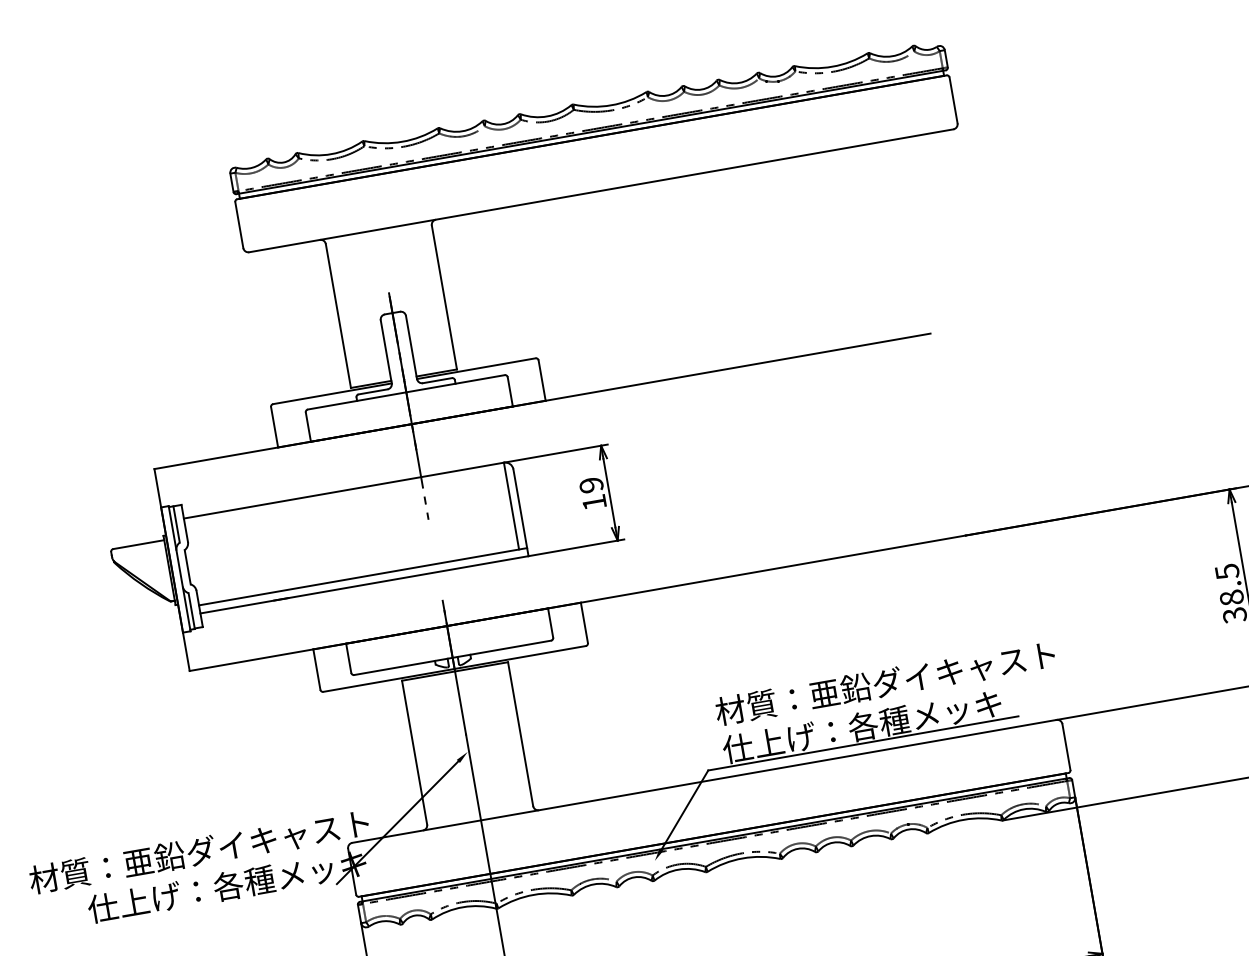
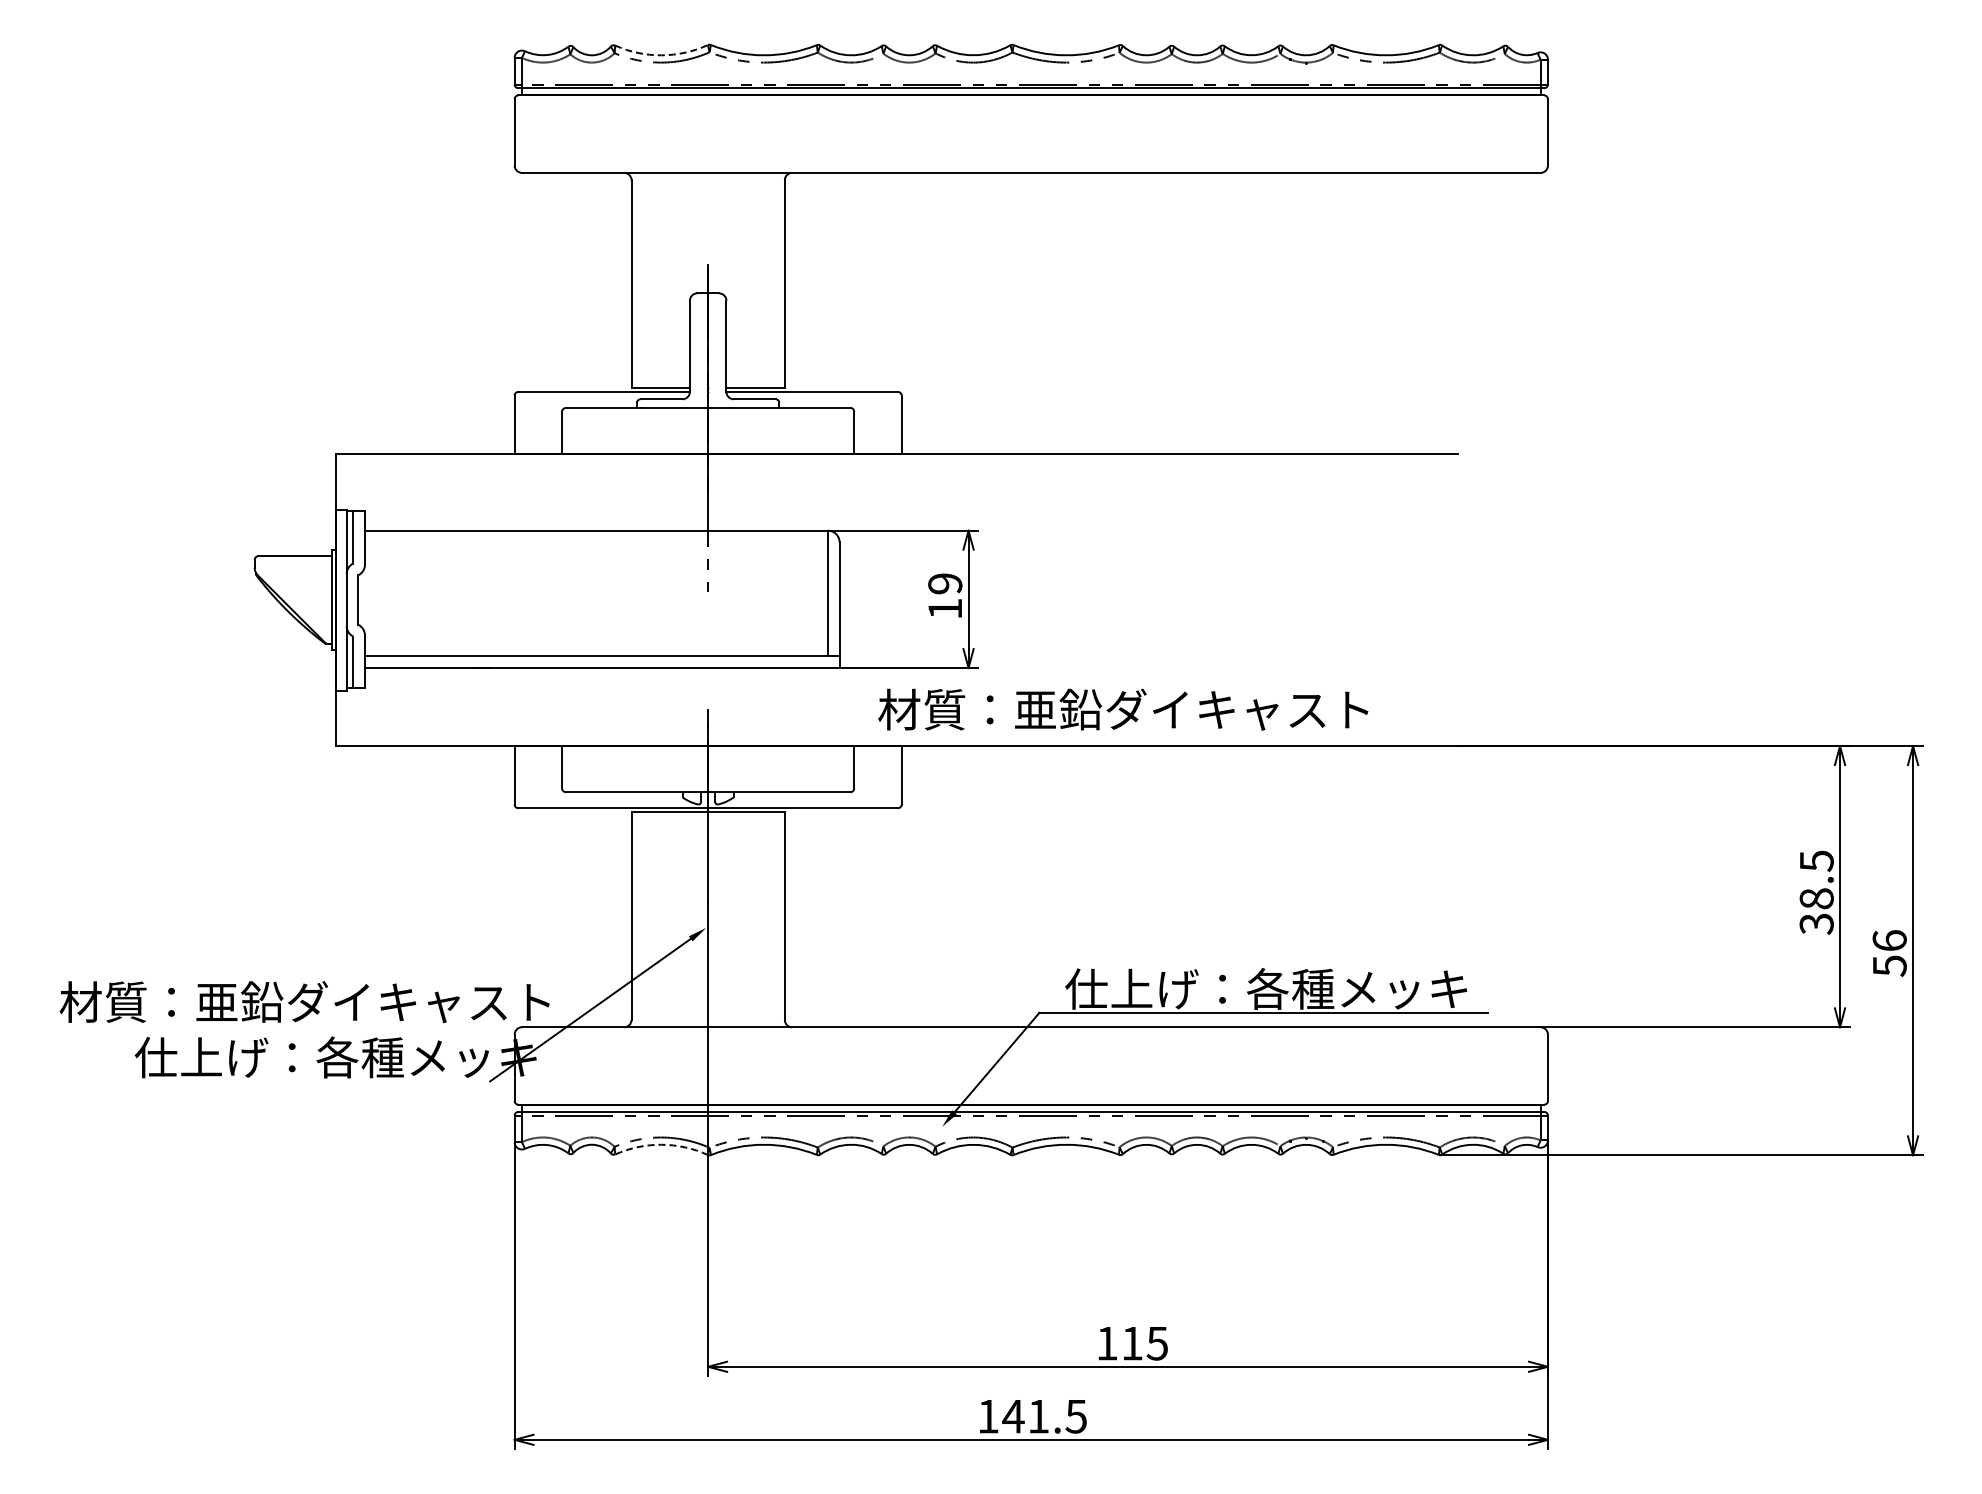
arc: (331, 154) -> (661, 55), solid -> dashed
text: (885, 683) -> (1123, 709), moved
arc: (462, 907) -> (661, 1144), solid -> dashed

